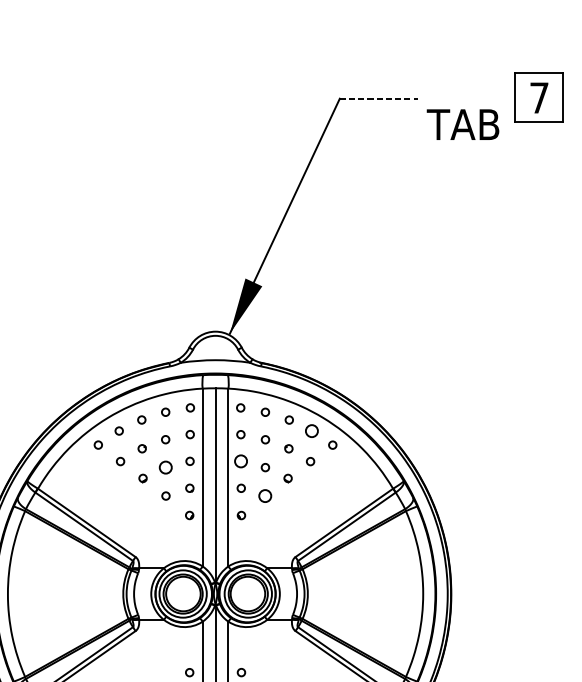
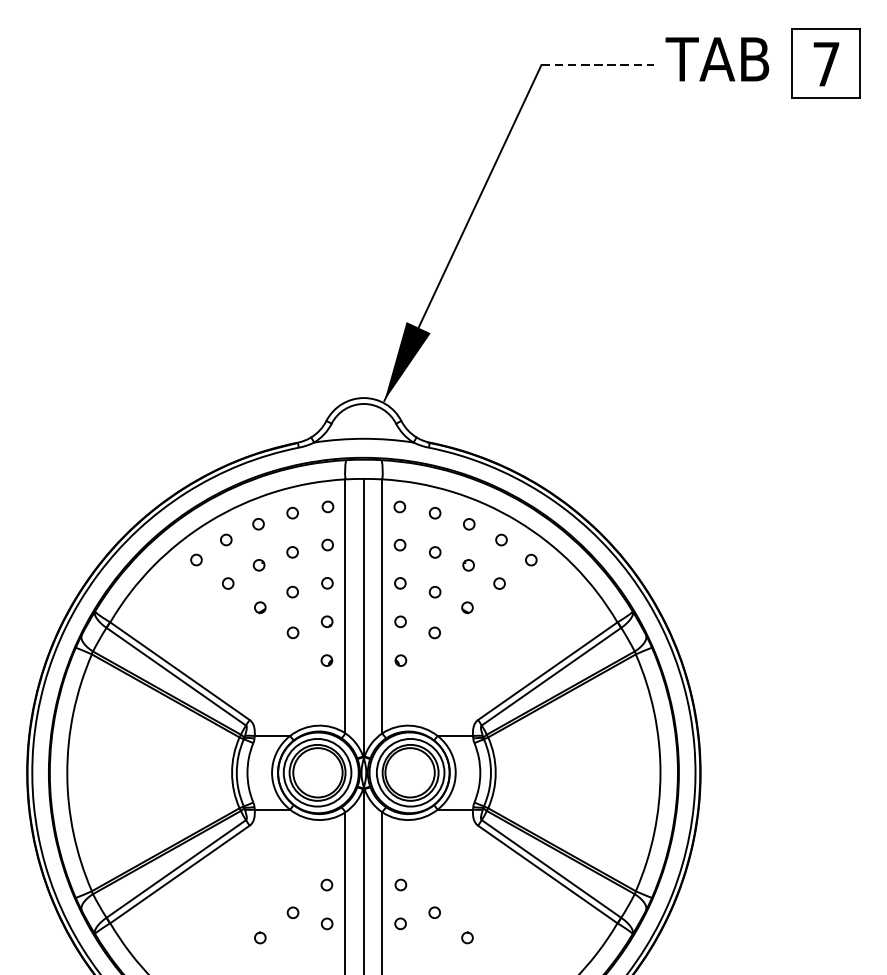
text: (463, 124) -> (717, 59), moved
circle: (311, 430) -> (501, 539), size x0.62
circle: (241, 461) -> (400, 583), size x0.62
circle: (165, 467) -> (292, 591), size x0.62
circle: (265, 495) -> (434, 632), size x0.62

